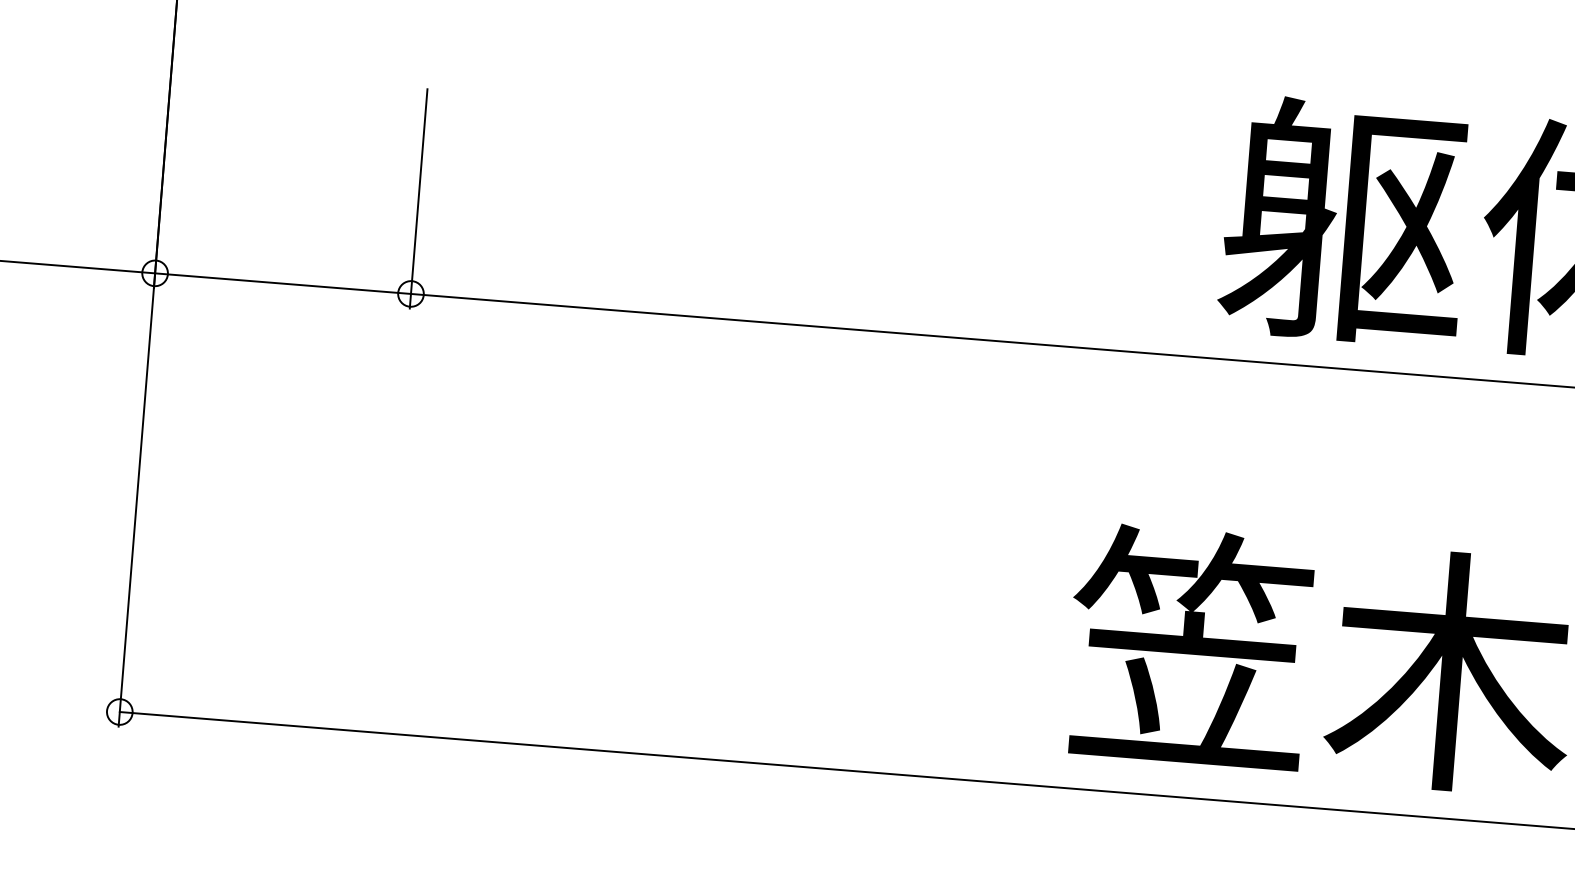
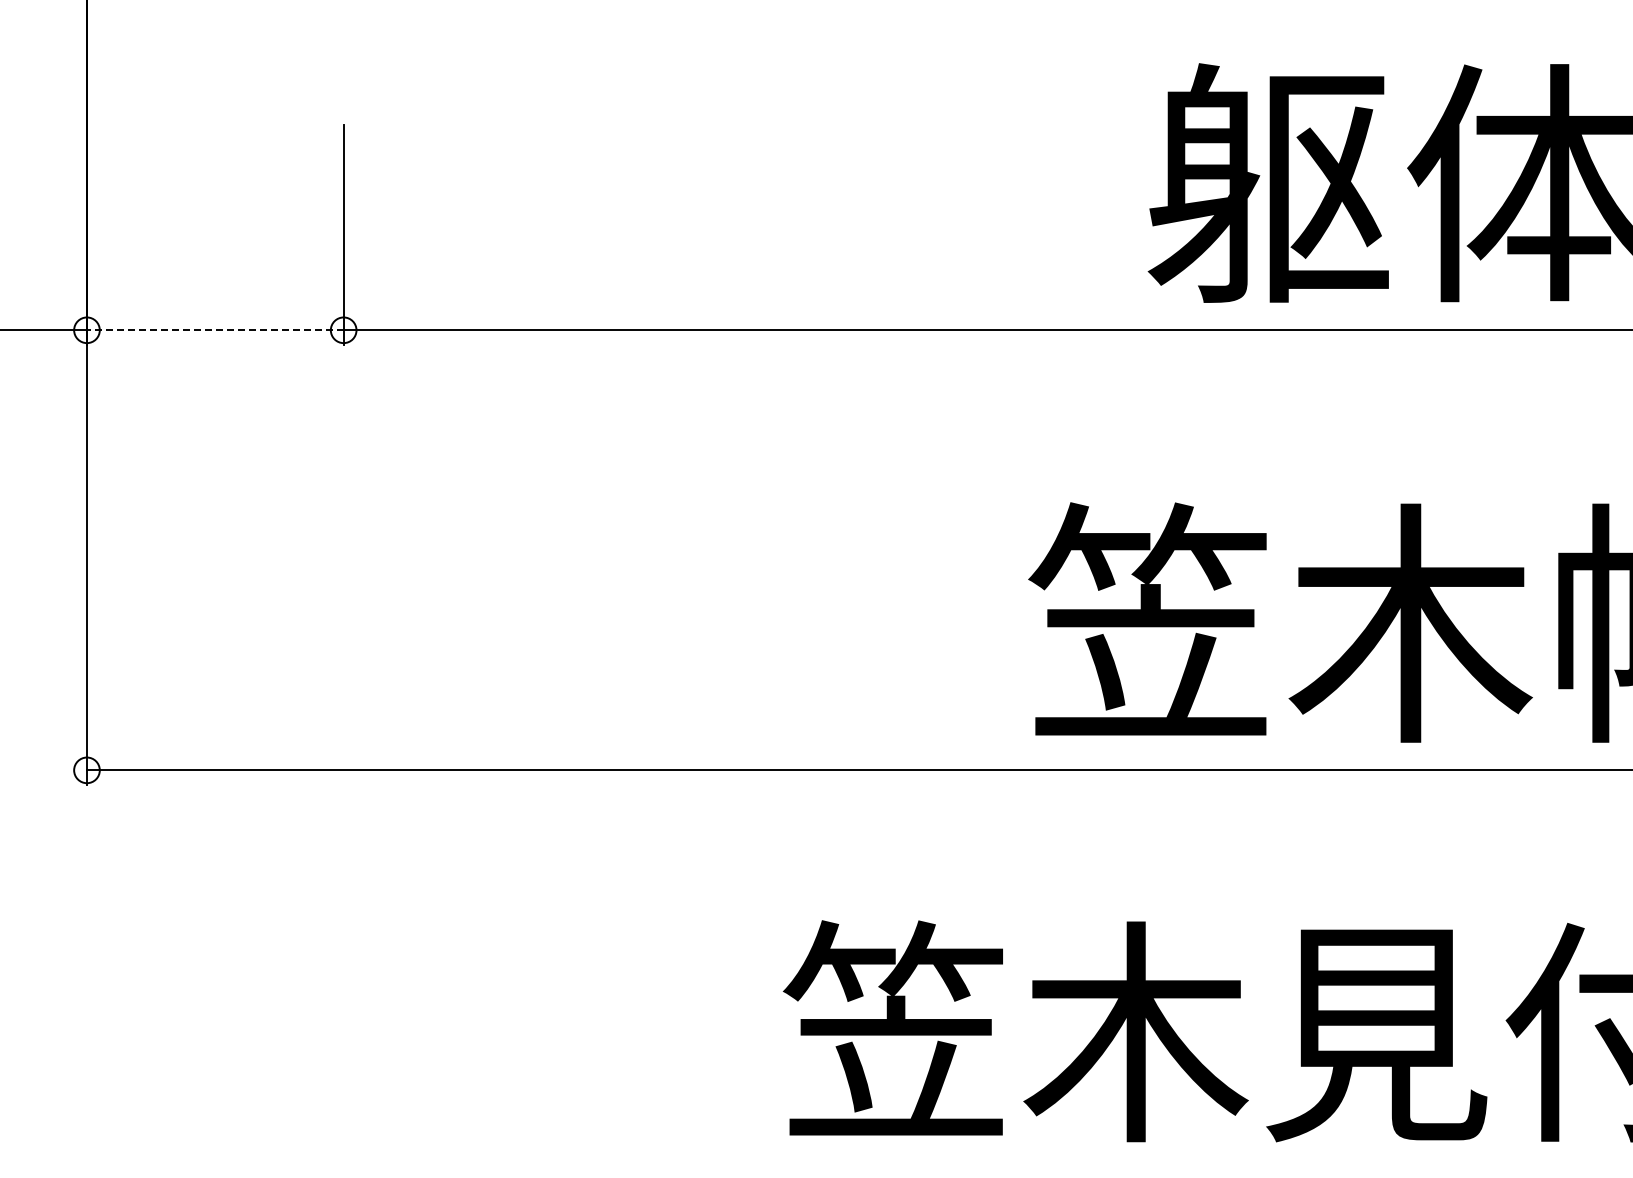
line: (282, 283) -> (214, 330), solid -> dashed

